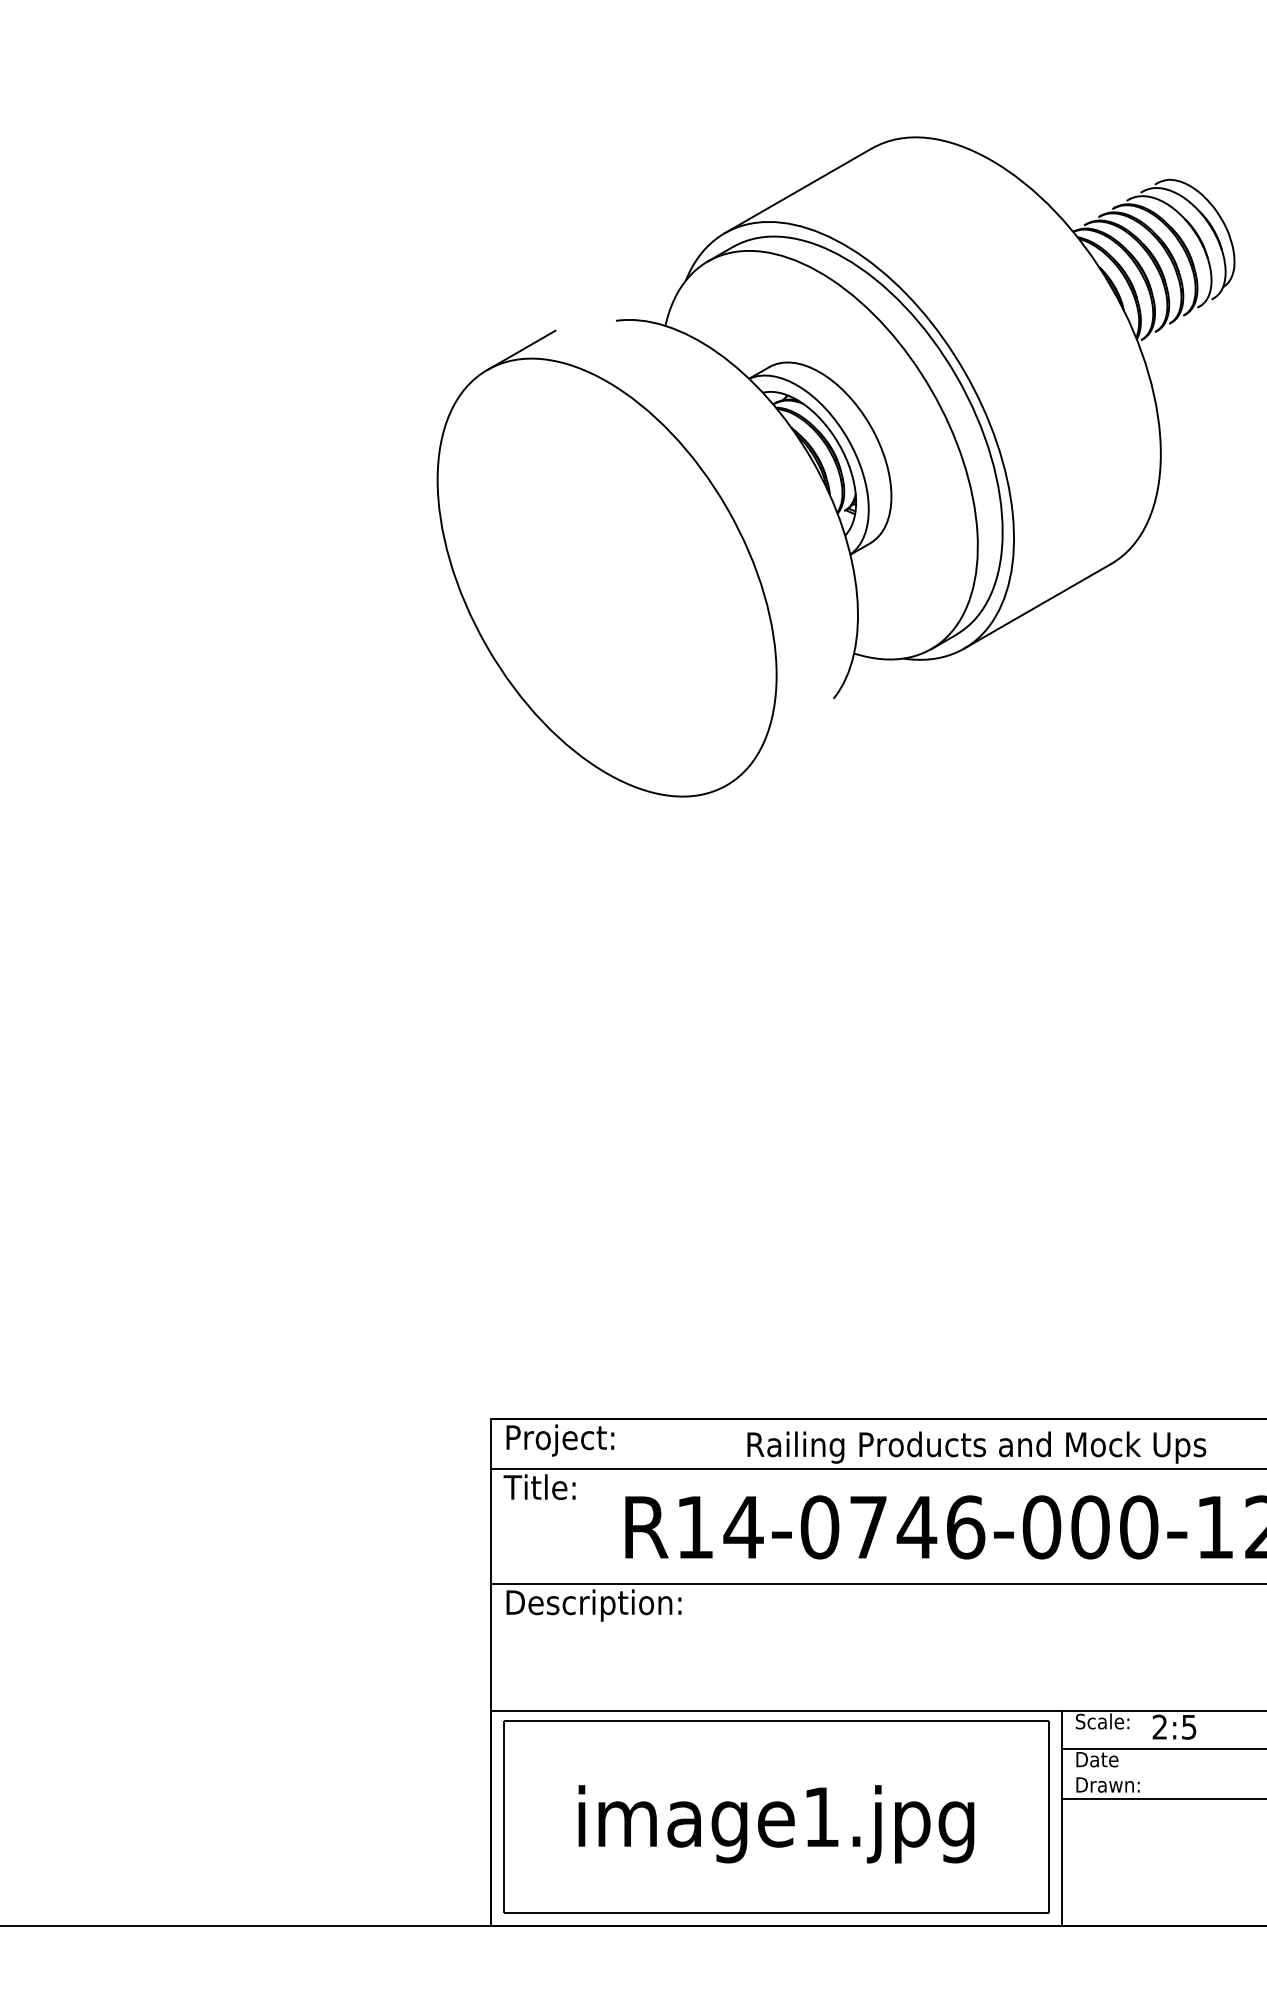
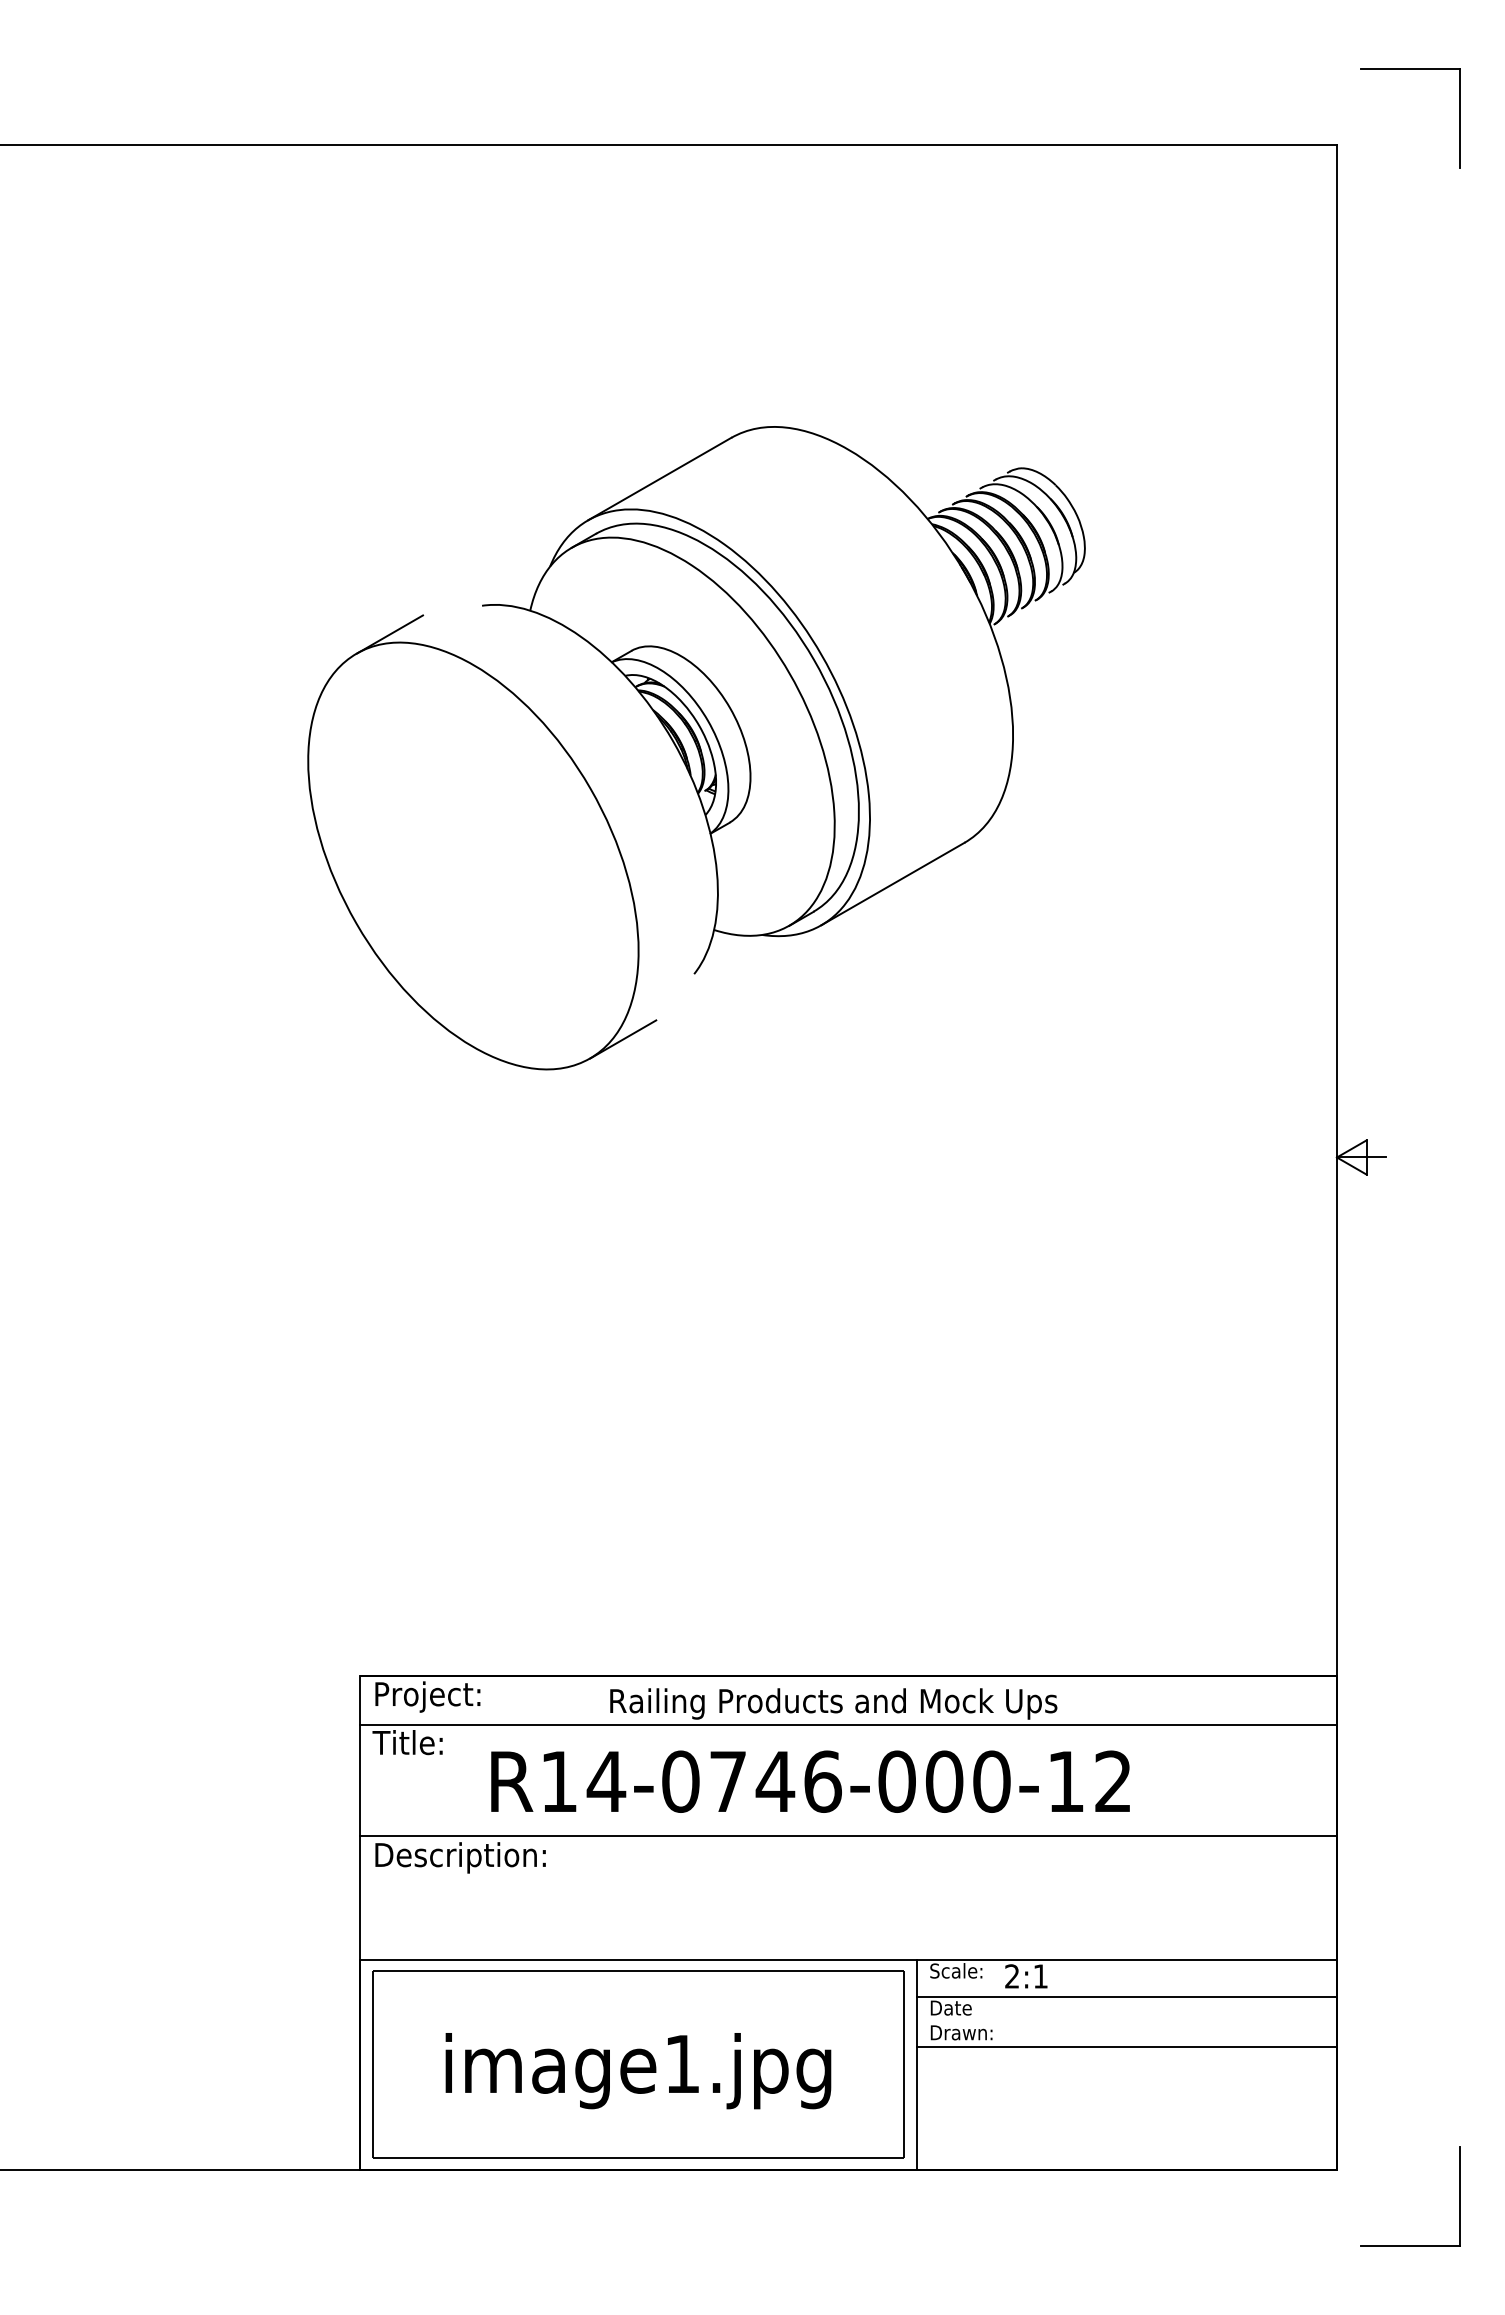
line: (761, 765) -> (623, 1039), added
text: (1188, 1727) -> (1040, 1976), 2:5 -> 2:1

